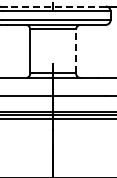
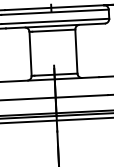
line: (56, 6) -> (54, 7), dashed -> solid
line: (76, 50) -> (76, 50), dashed -> solid

